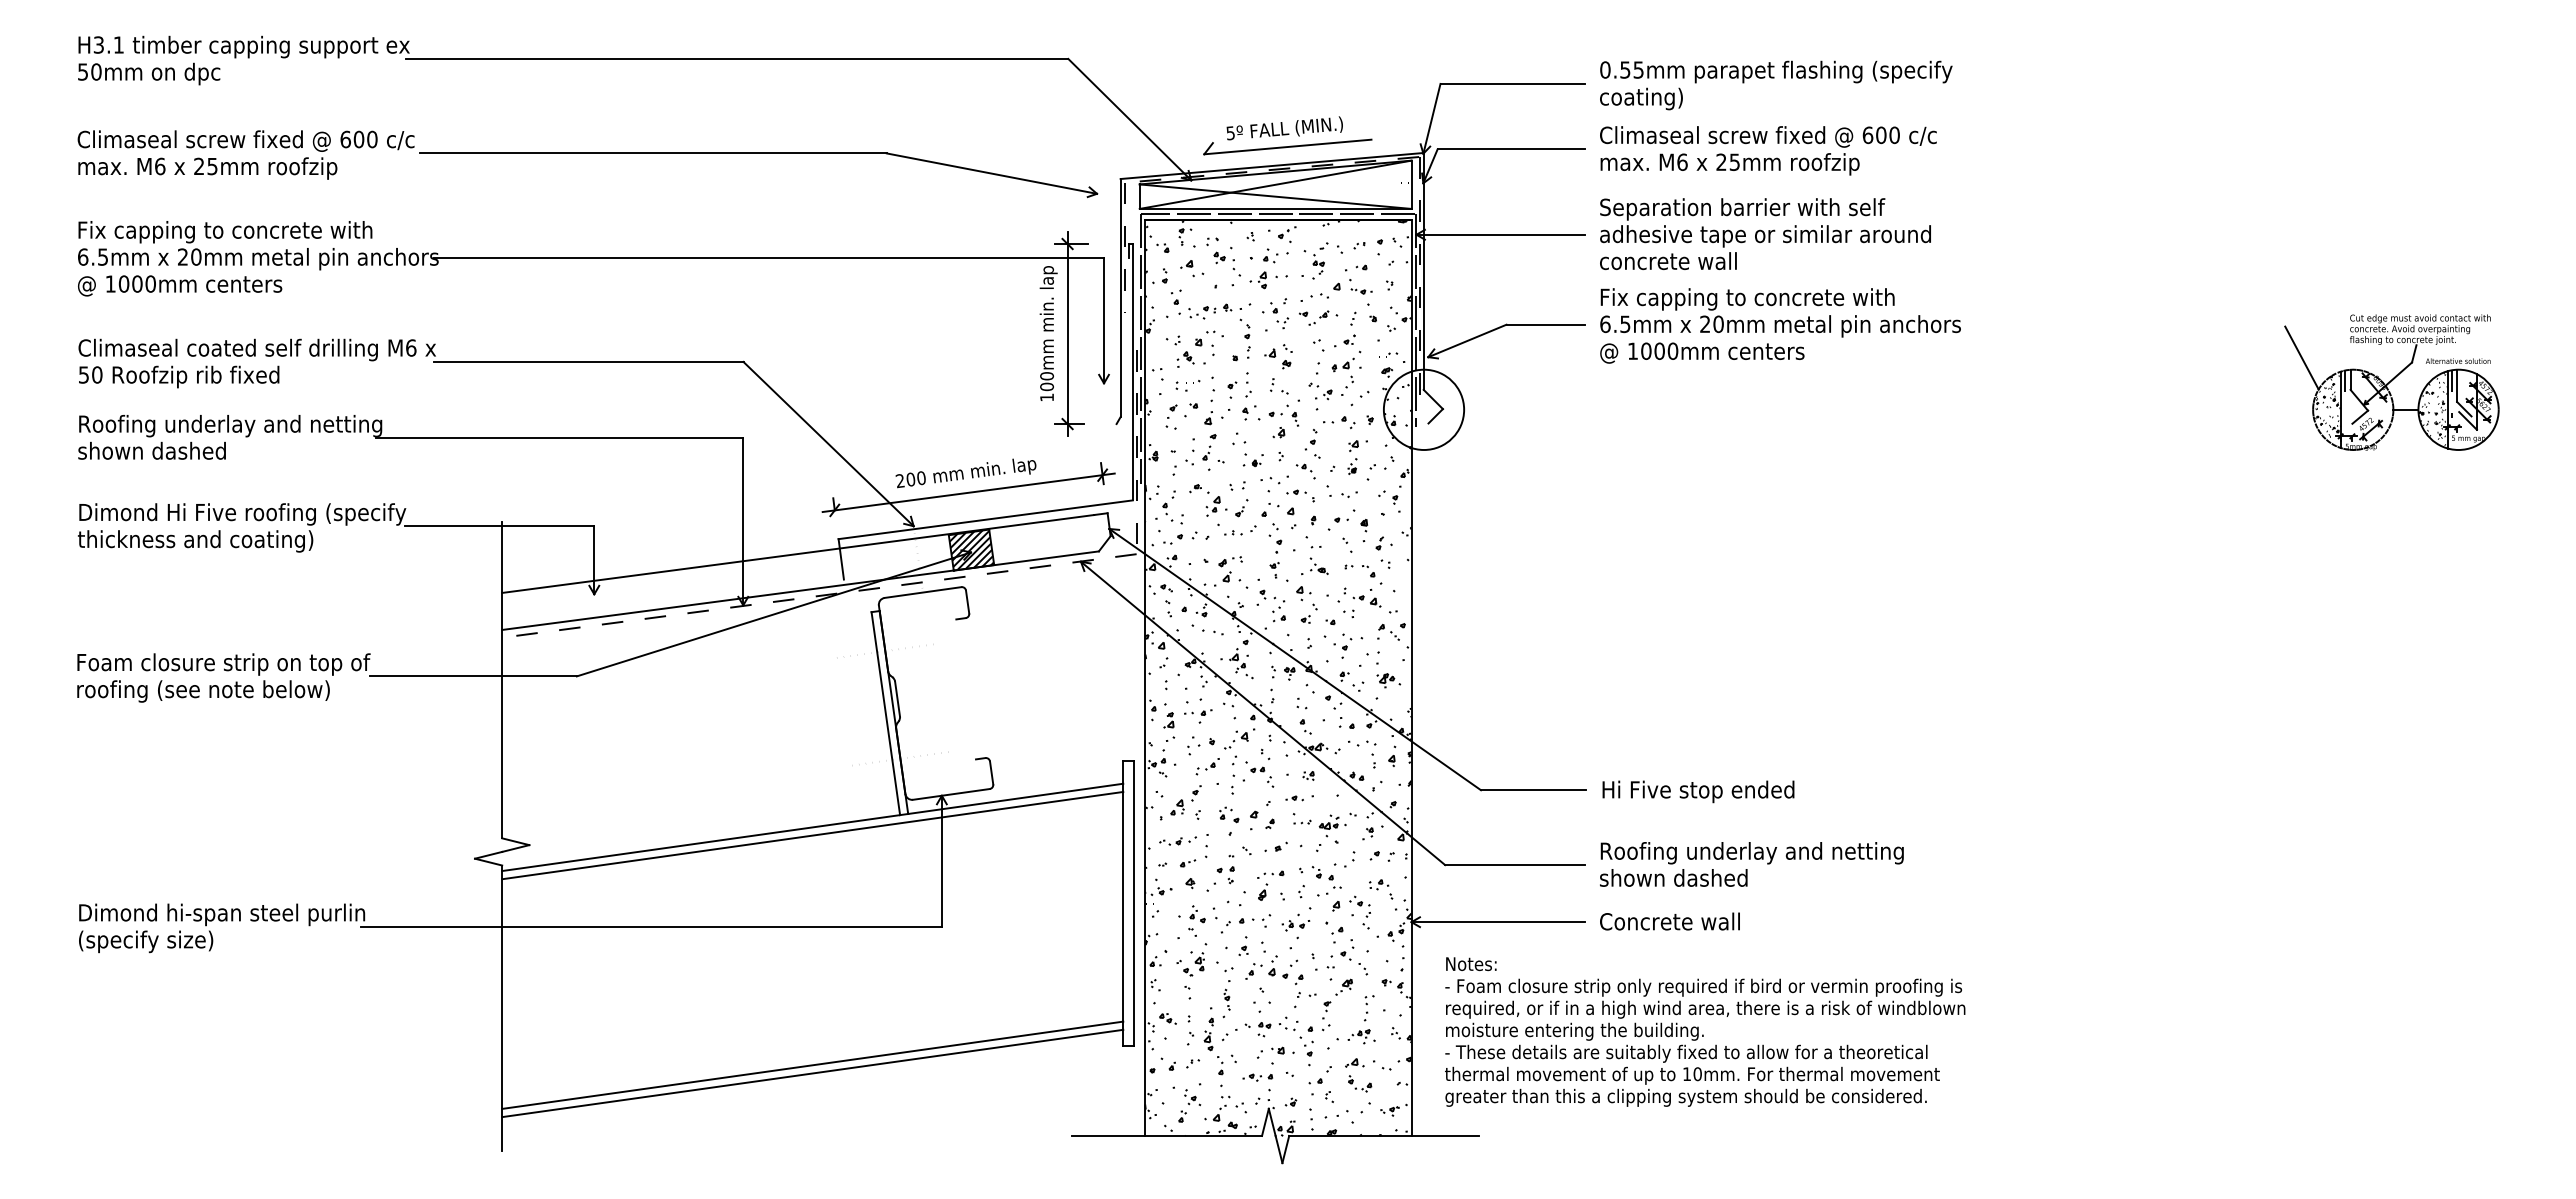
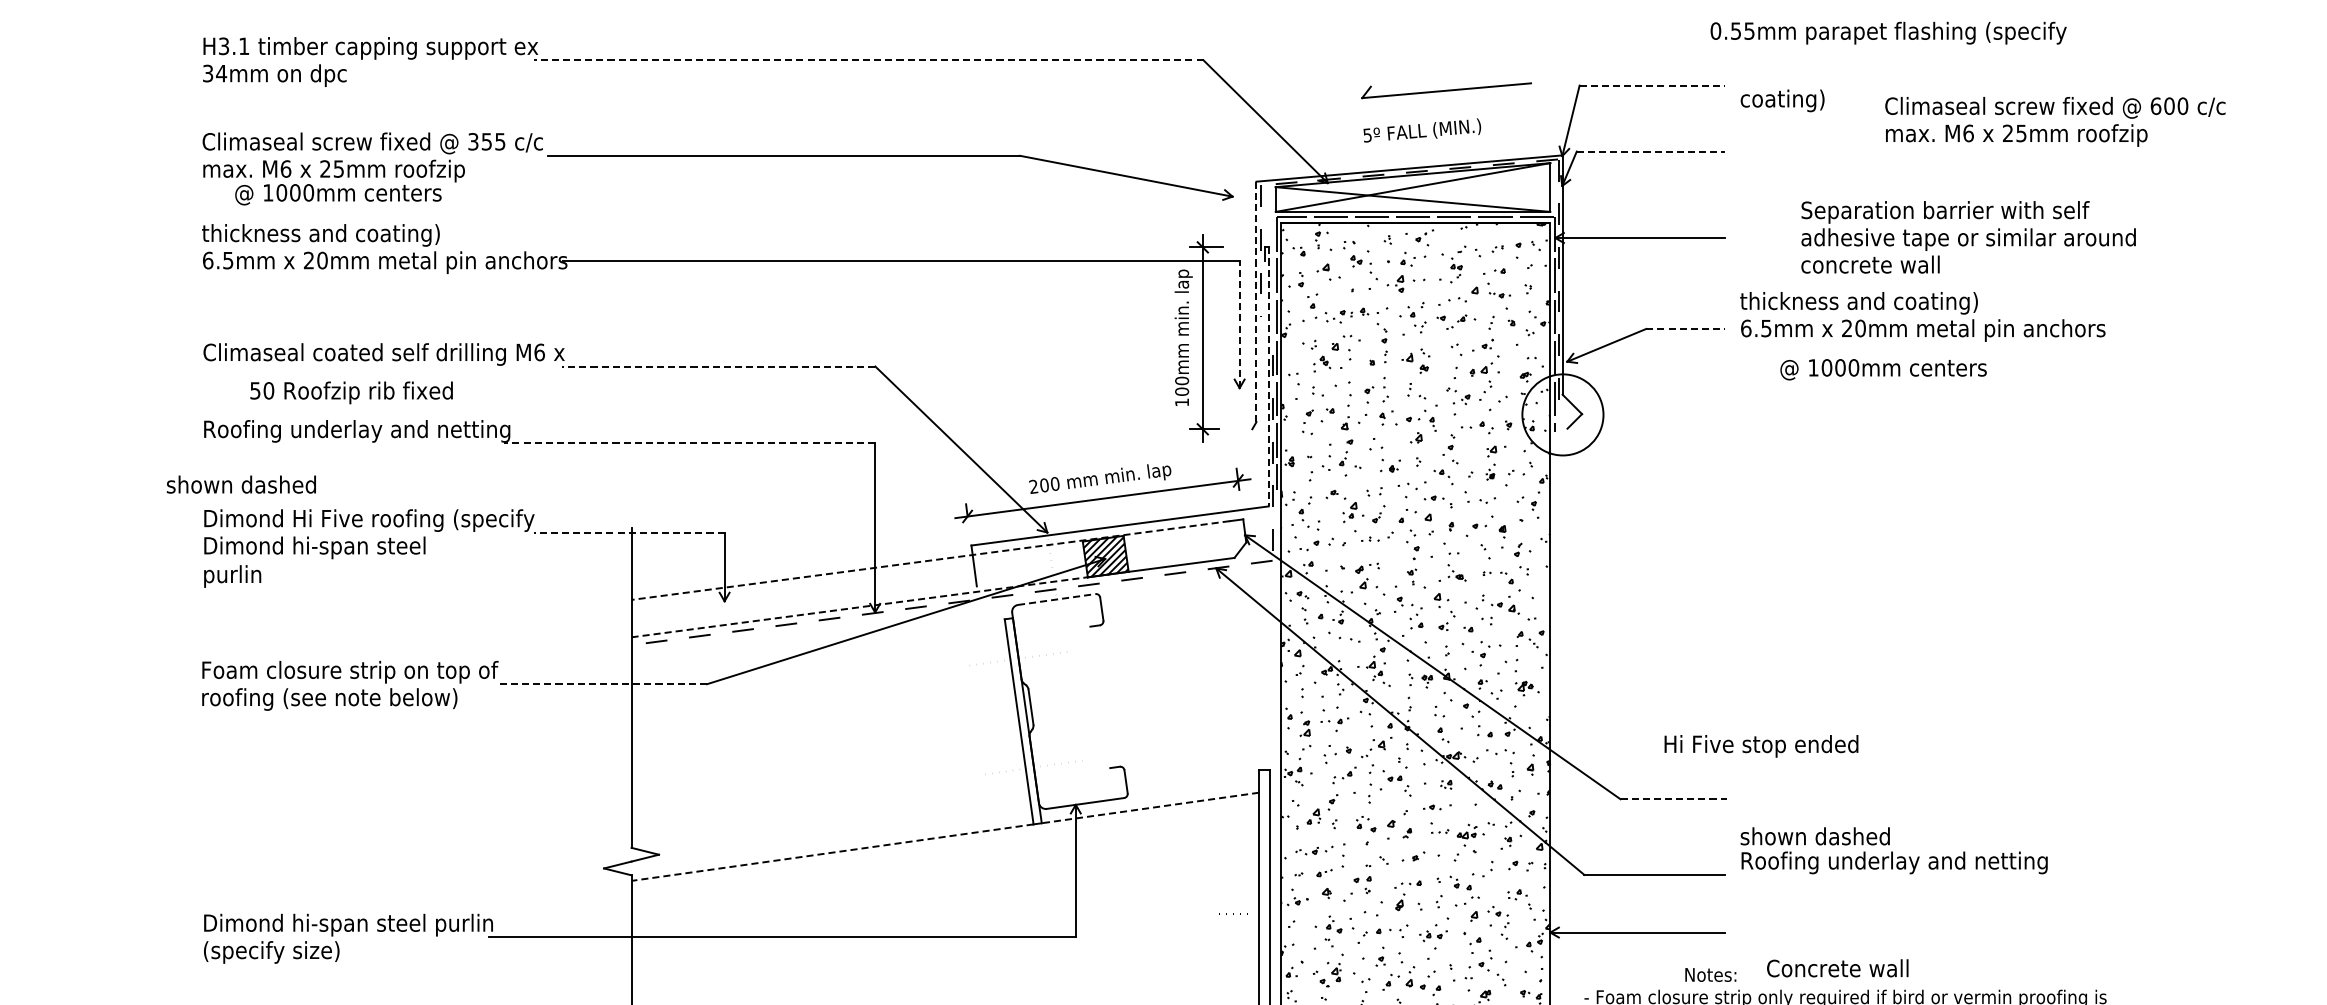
line: (736, 58) -> (868, 59), solid -> dashed
text: (89, 71) -> (214, 73), 50mm -> 34mm
text: (1776, 71) -> (1888, 32), moved
line: (1513, 83) -> (1653, 85), solid -> dashed
text: (358, 139) -> (486, 141), 600 -> 355
part: (1287, 146) -> (1446, 90), moved
line: (1511, 149) -> (1651, 151), solid -> dashed
text: (1768, 150) -> (2055, 121), moved
text: (224, 232) -> (350, 235), Fix capping to concrete with -> thickness and coating)
text: (1765, 233) -> (1968, 236), moved
text: (180, 285) -> (338, 194), moved
line: (1120, 298) -> (1256, 302), solid -> dashed
text: (1746, 299) -> (1888, 303), Fix capping to concrete with -> thickness and coating)
line: (1104, 320) -> (1240, 324), solid -> dashed
line: (1546, 324) -> (1686, 328), solid -> dashed
text: (1702, 352) -> (1883, 369), moved
line: (588, 361) -> (718, 366), solid -> dashed
line: (1132, 372) -> (1268, 377), solid -> dashed
text: (179, 376) -> (351, 392), moved
line: (559, 438) -> (689, 443), solid -> dashed
text: (151, 450) -> (240, 484), moved
line: (499, 526) -> (628, 532), solid -> dashed
line: (798, 553) -> (930, 560), solid -> dashed
text: (195, 555) -> (321, 562), thickness and coating) -> Dimond hi-span steel purlin
line: (923, 592) -> (1057, 599), solid -> dashed
line: (727, 600) -> (859, 607), solid -> dashed
line: (473, 676) -> (602, 684), solid -> dashed
line: (1533, 790) -> (1673, 799), solid -> dashed
text: (1698, 791) -> (1761, 745), moved
line: (1015, 798) -> (1150, 807), solid -> dashed
line: (812, 835) -> (945, 844), removed
line: (701, 843) -> (832, 853), solid -> dashed
text: (1673, 877) -> (1815, 835), moved
text: (1669, 921) -> (1837, 968), moved
text: (1471, 964) -> (1710, 975), moved

